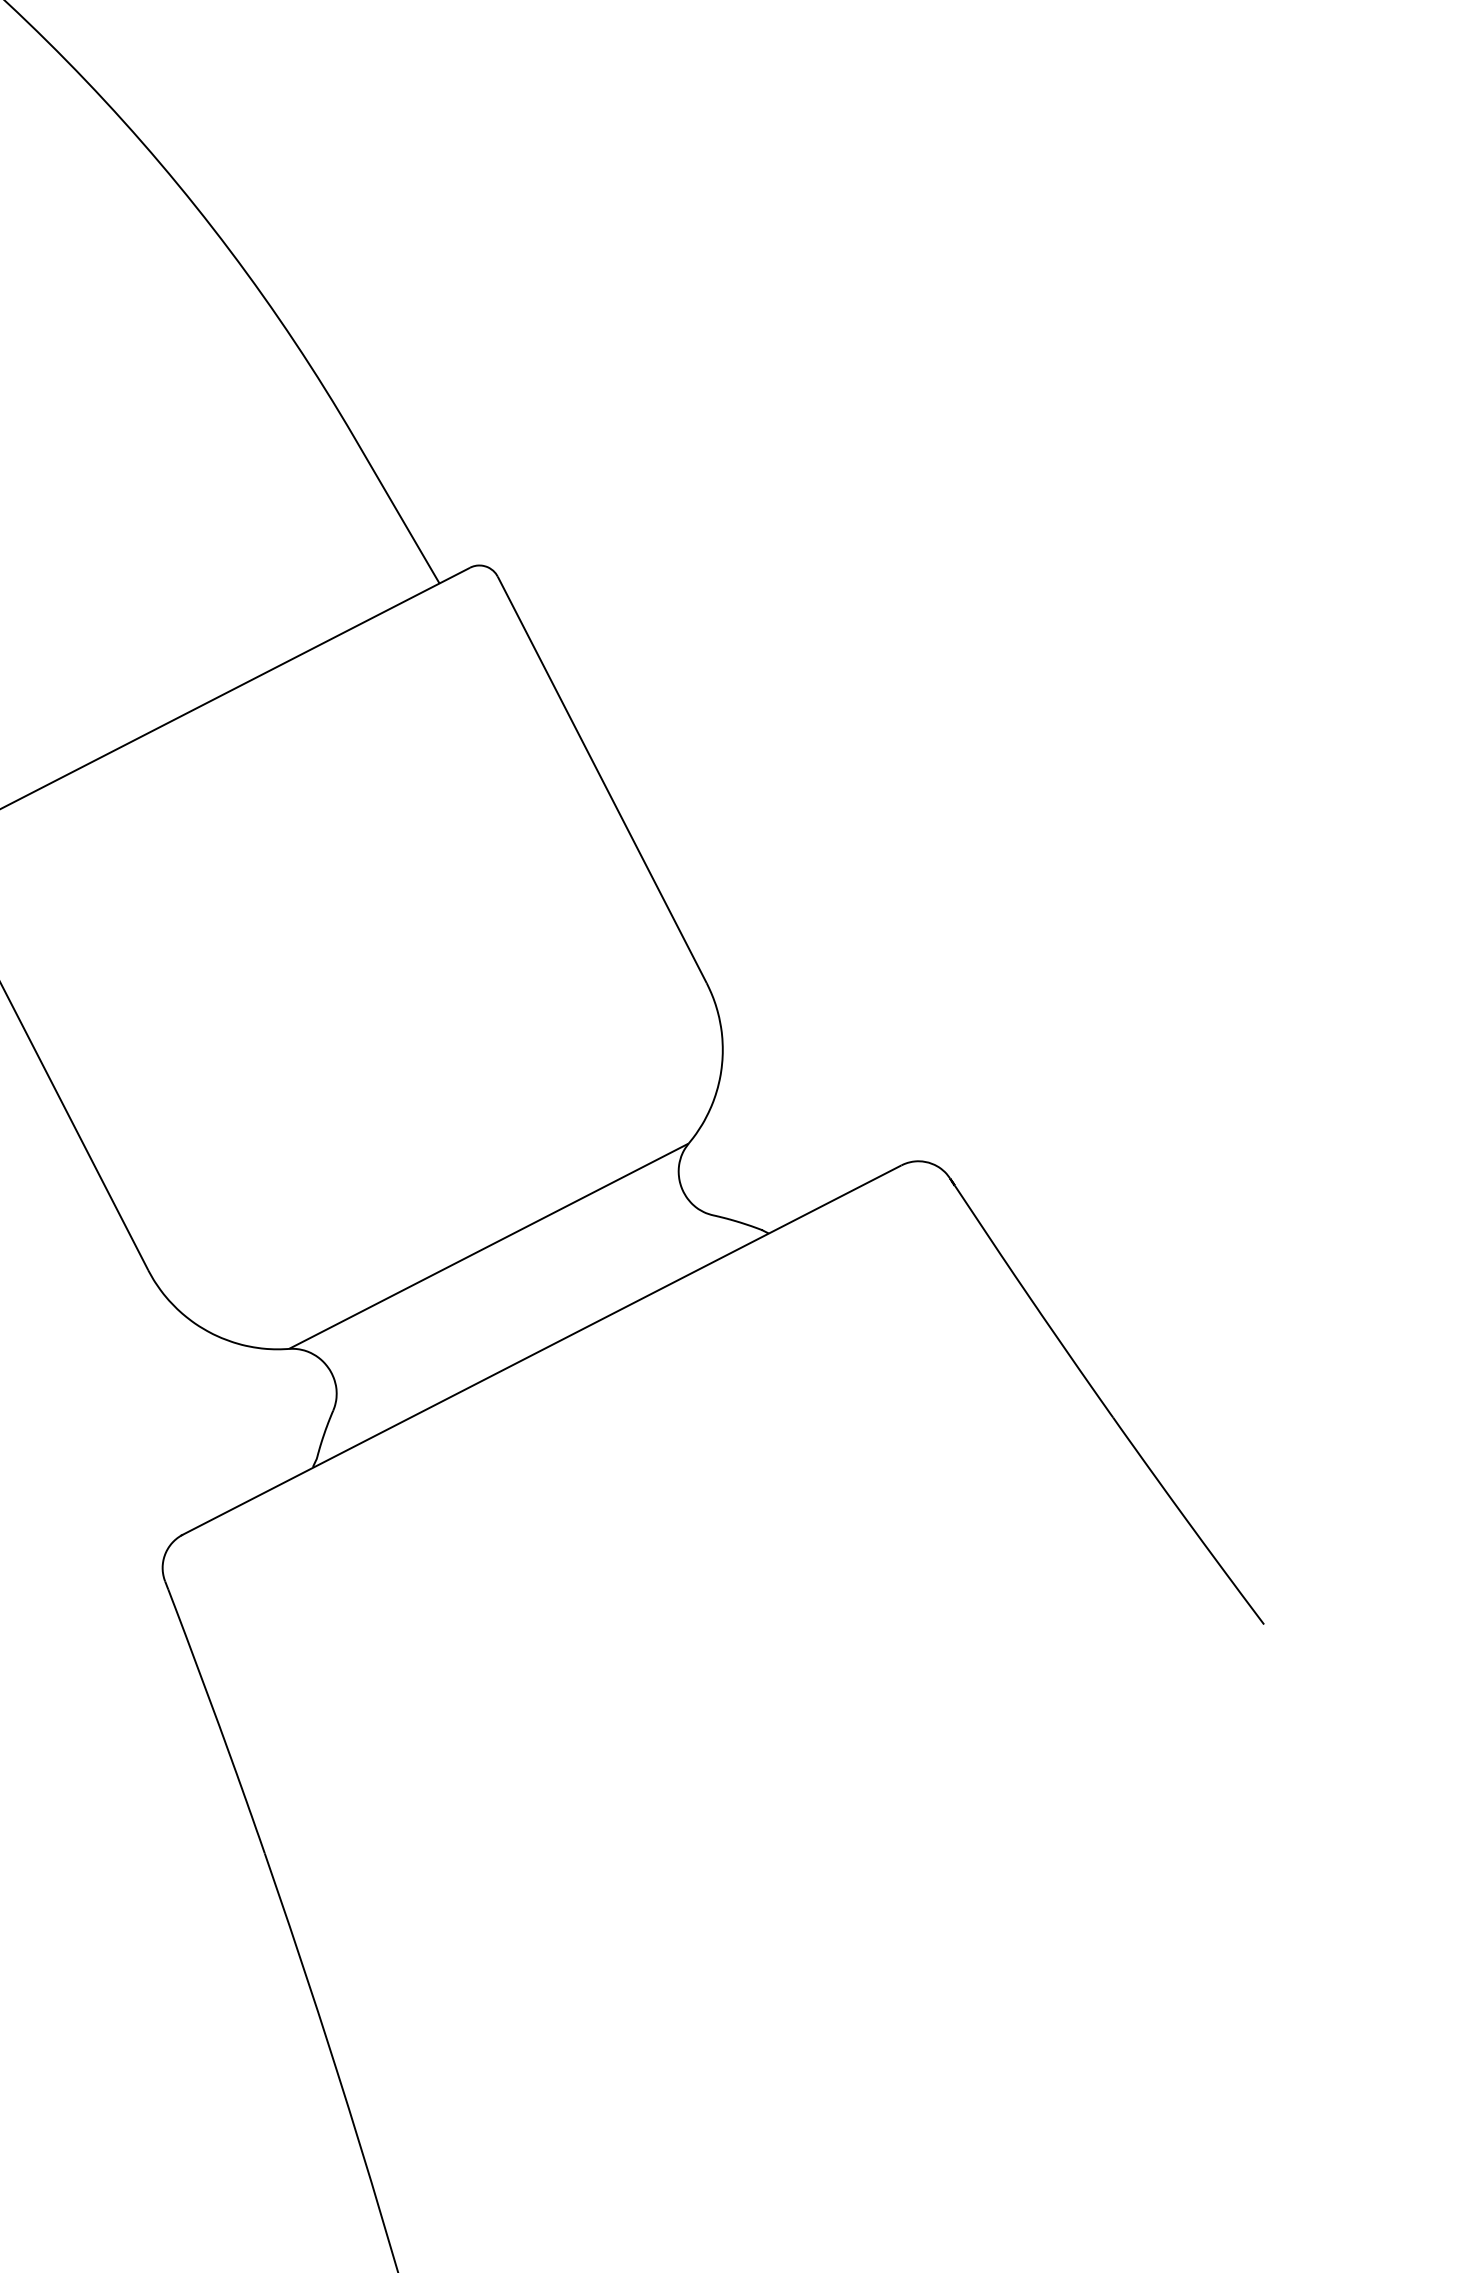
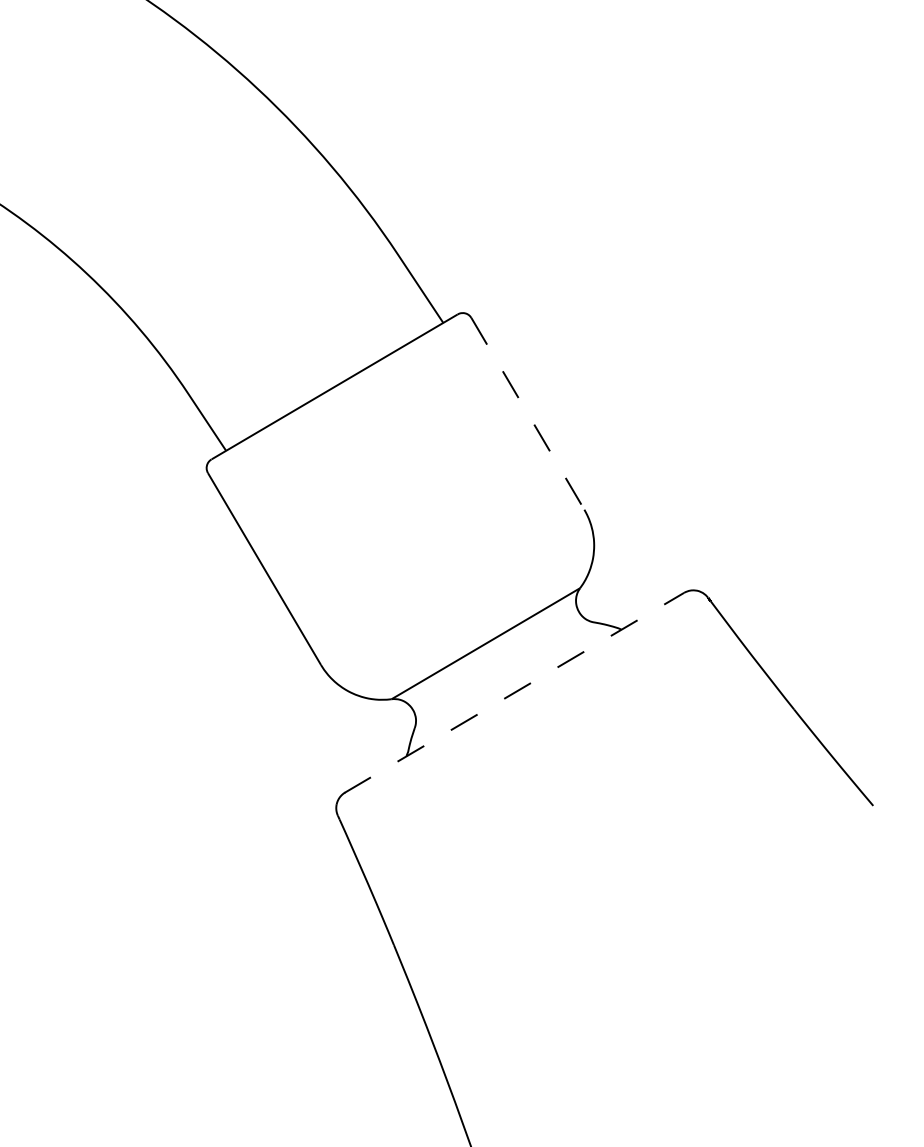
line: (603, 781) -> (528, 414), solid -> dashed
line: (541, 1349) -> (514, 692), solid -> dashed

